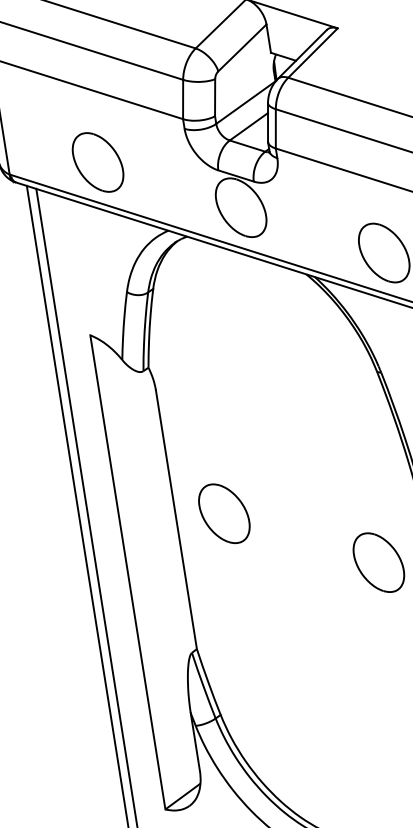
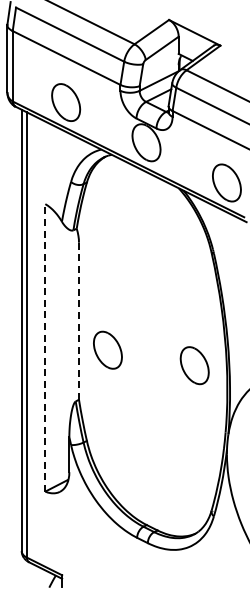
part: (223, 512) -> (107, 349), moved
line: (177, 519) -> (79, 321), solid -> dashed
line: (128, 571) -> (45, 347), solid -> dashed

